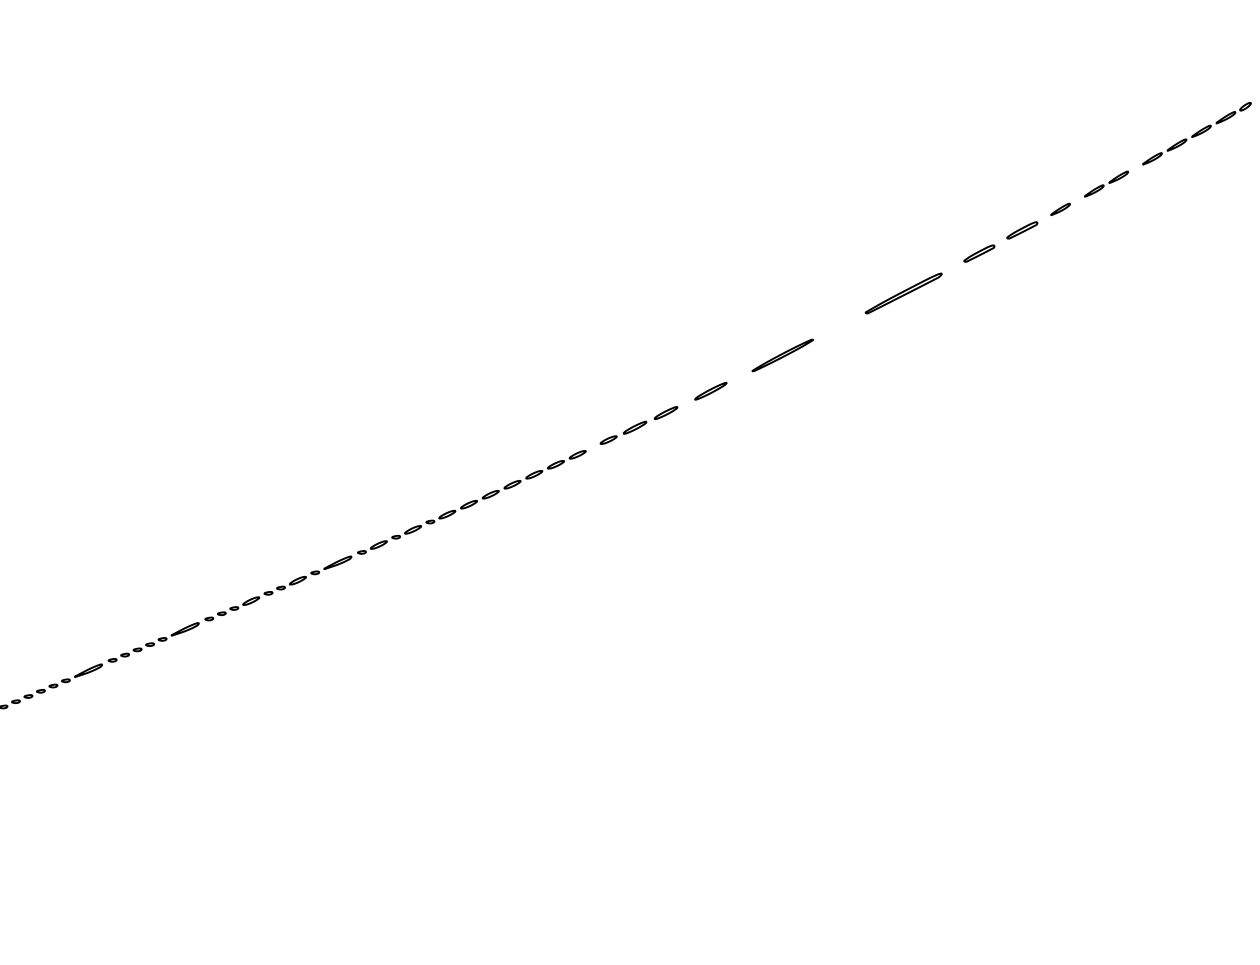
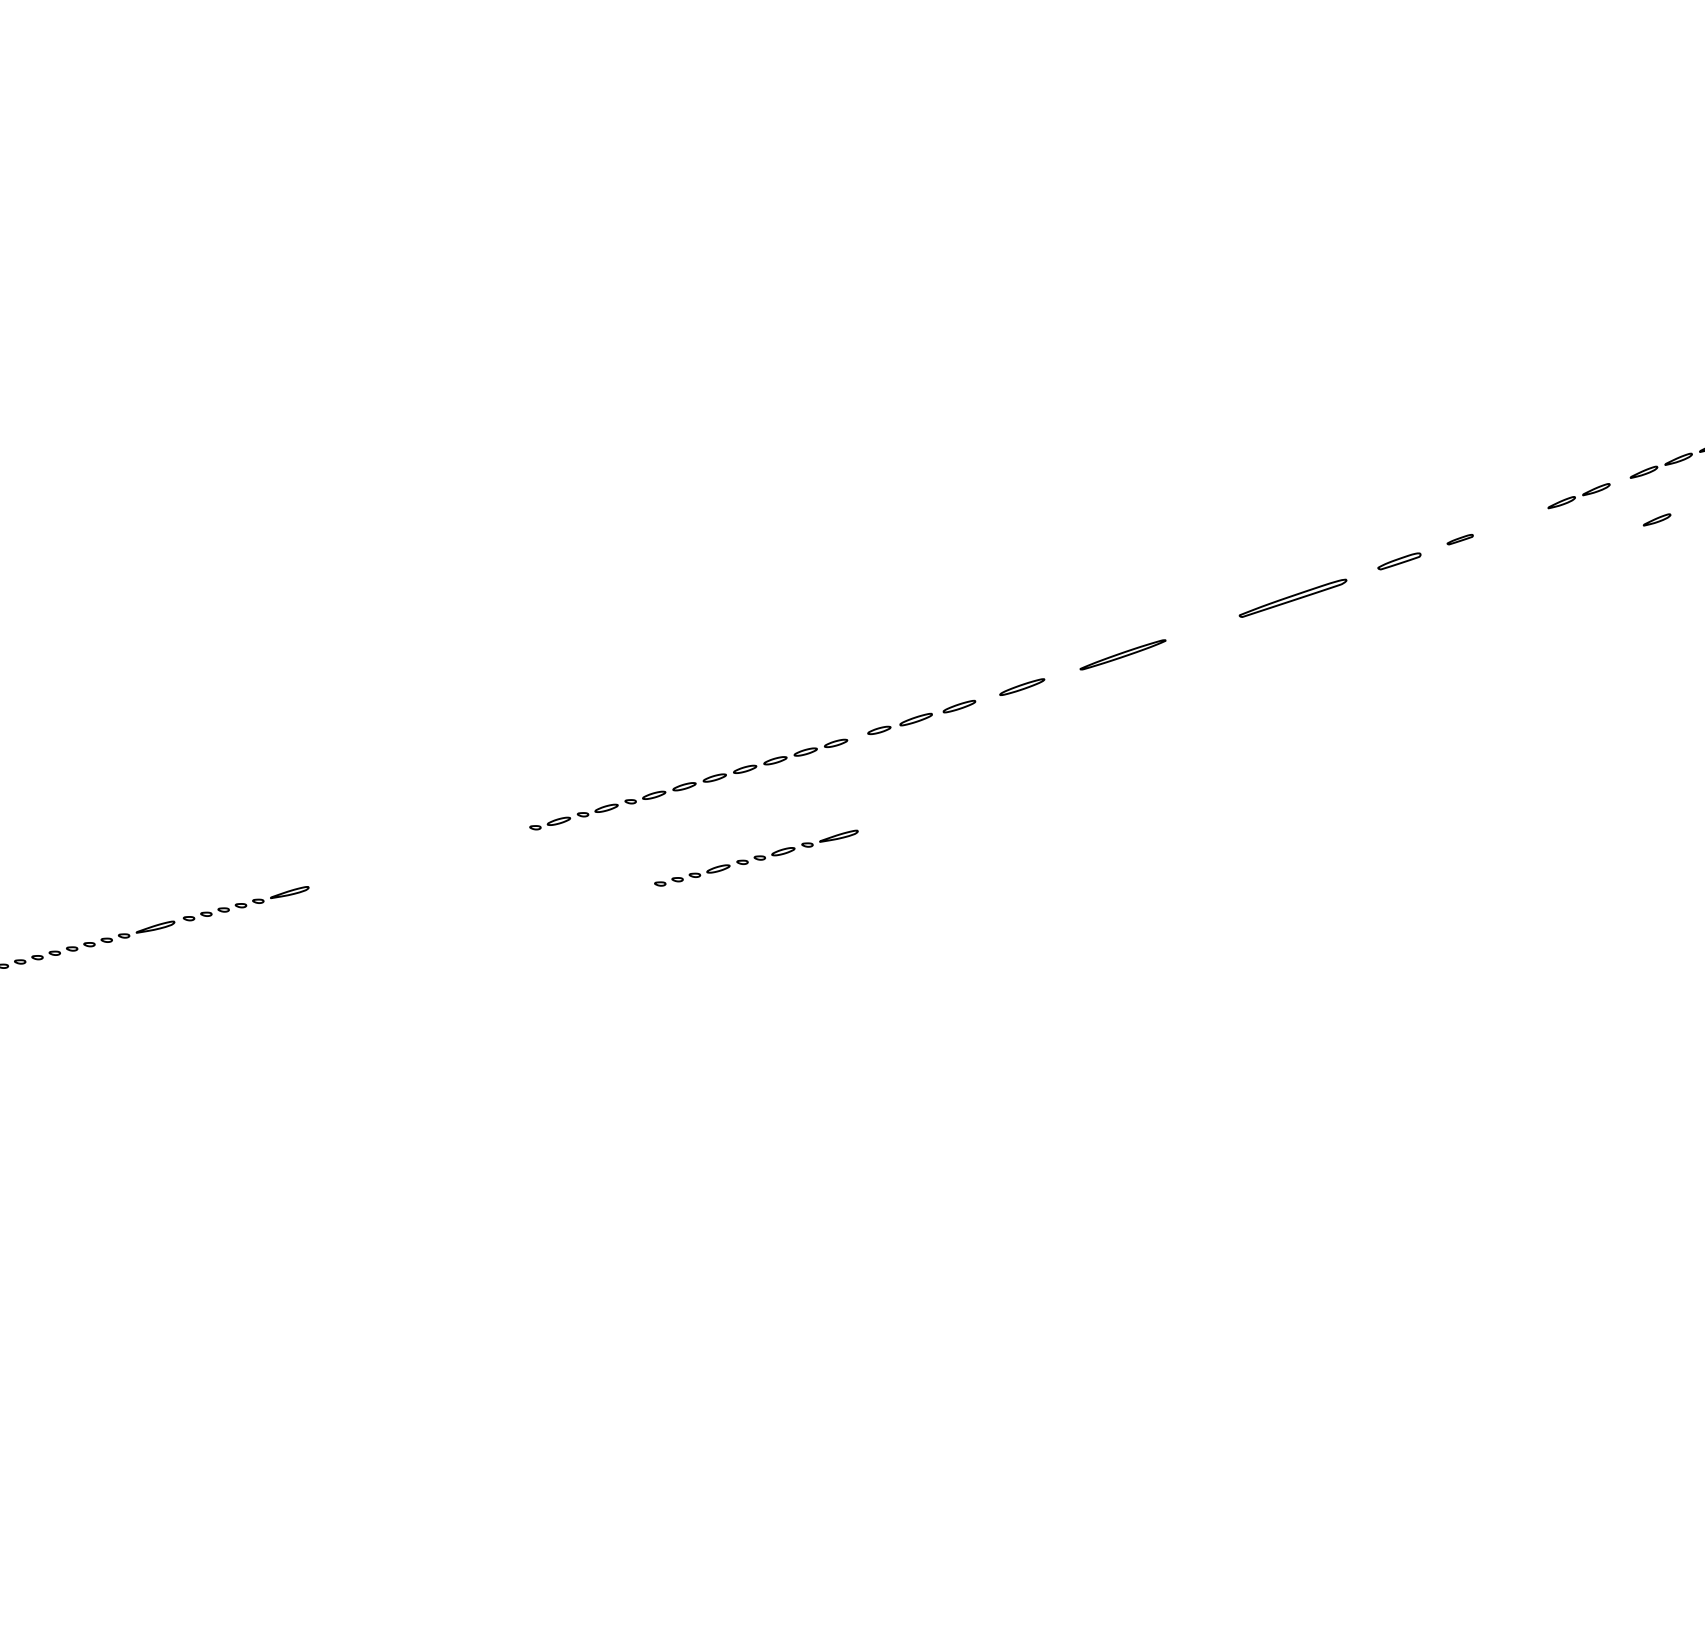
part: (1060, 209) -> (1656, 519), moved
part: (1022, 230) -> (1460, 539), size x0.6
part: (278, 588) -> (756, 857), moved

